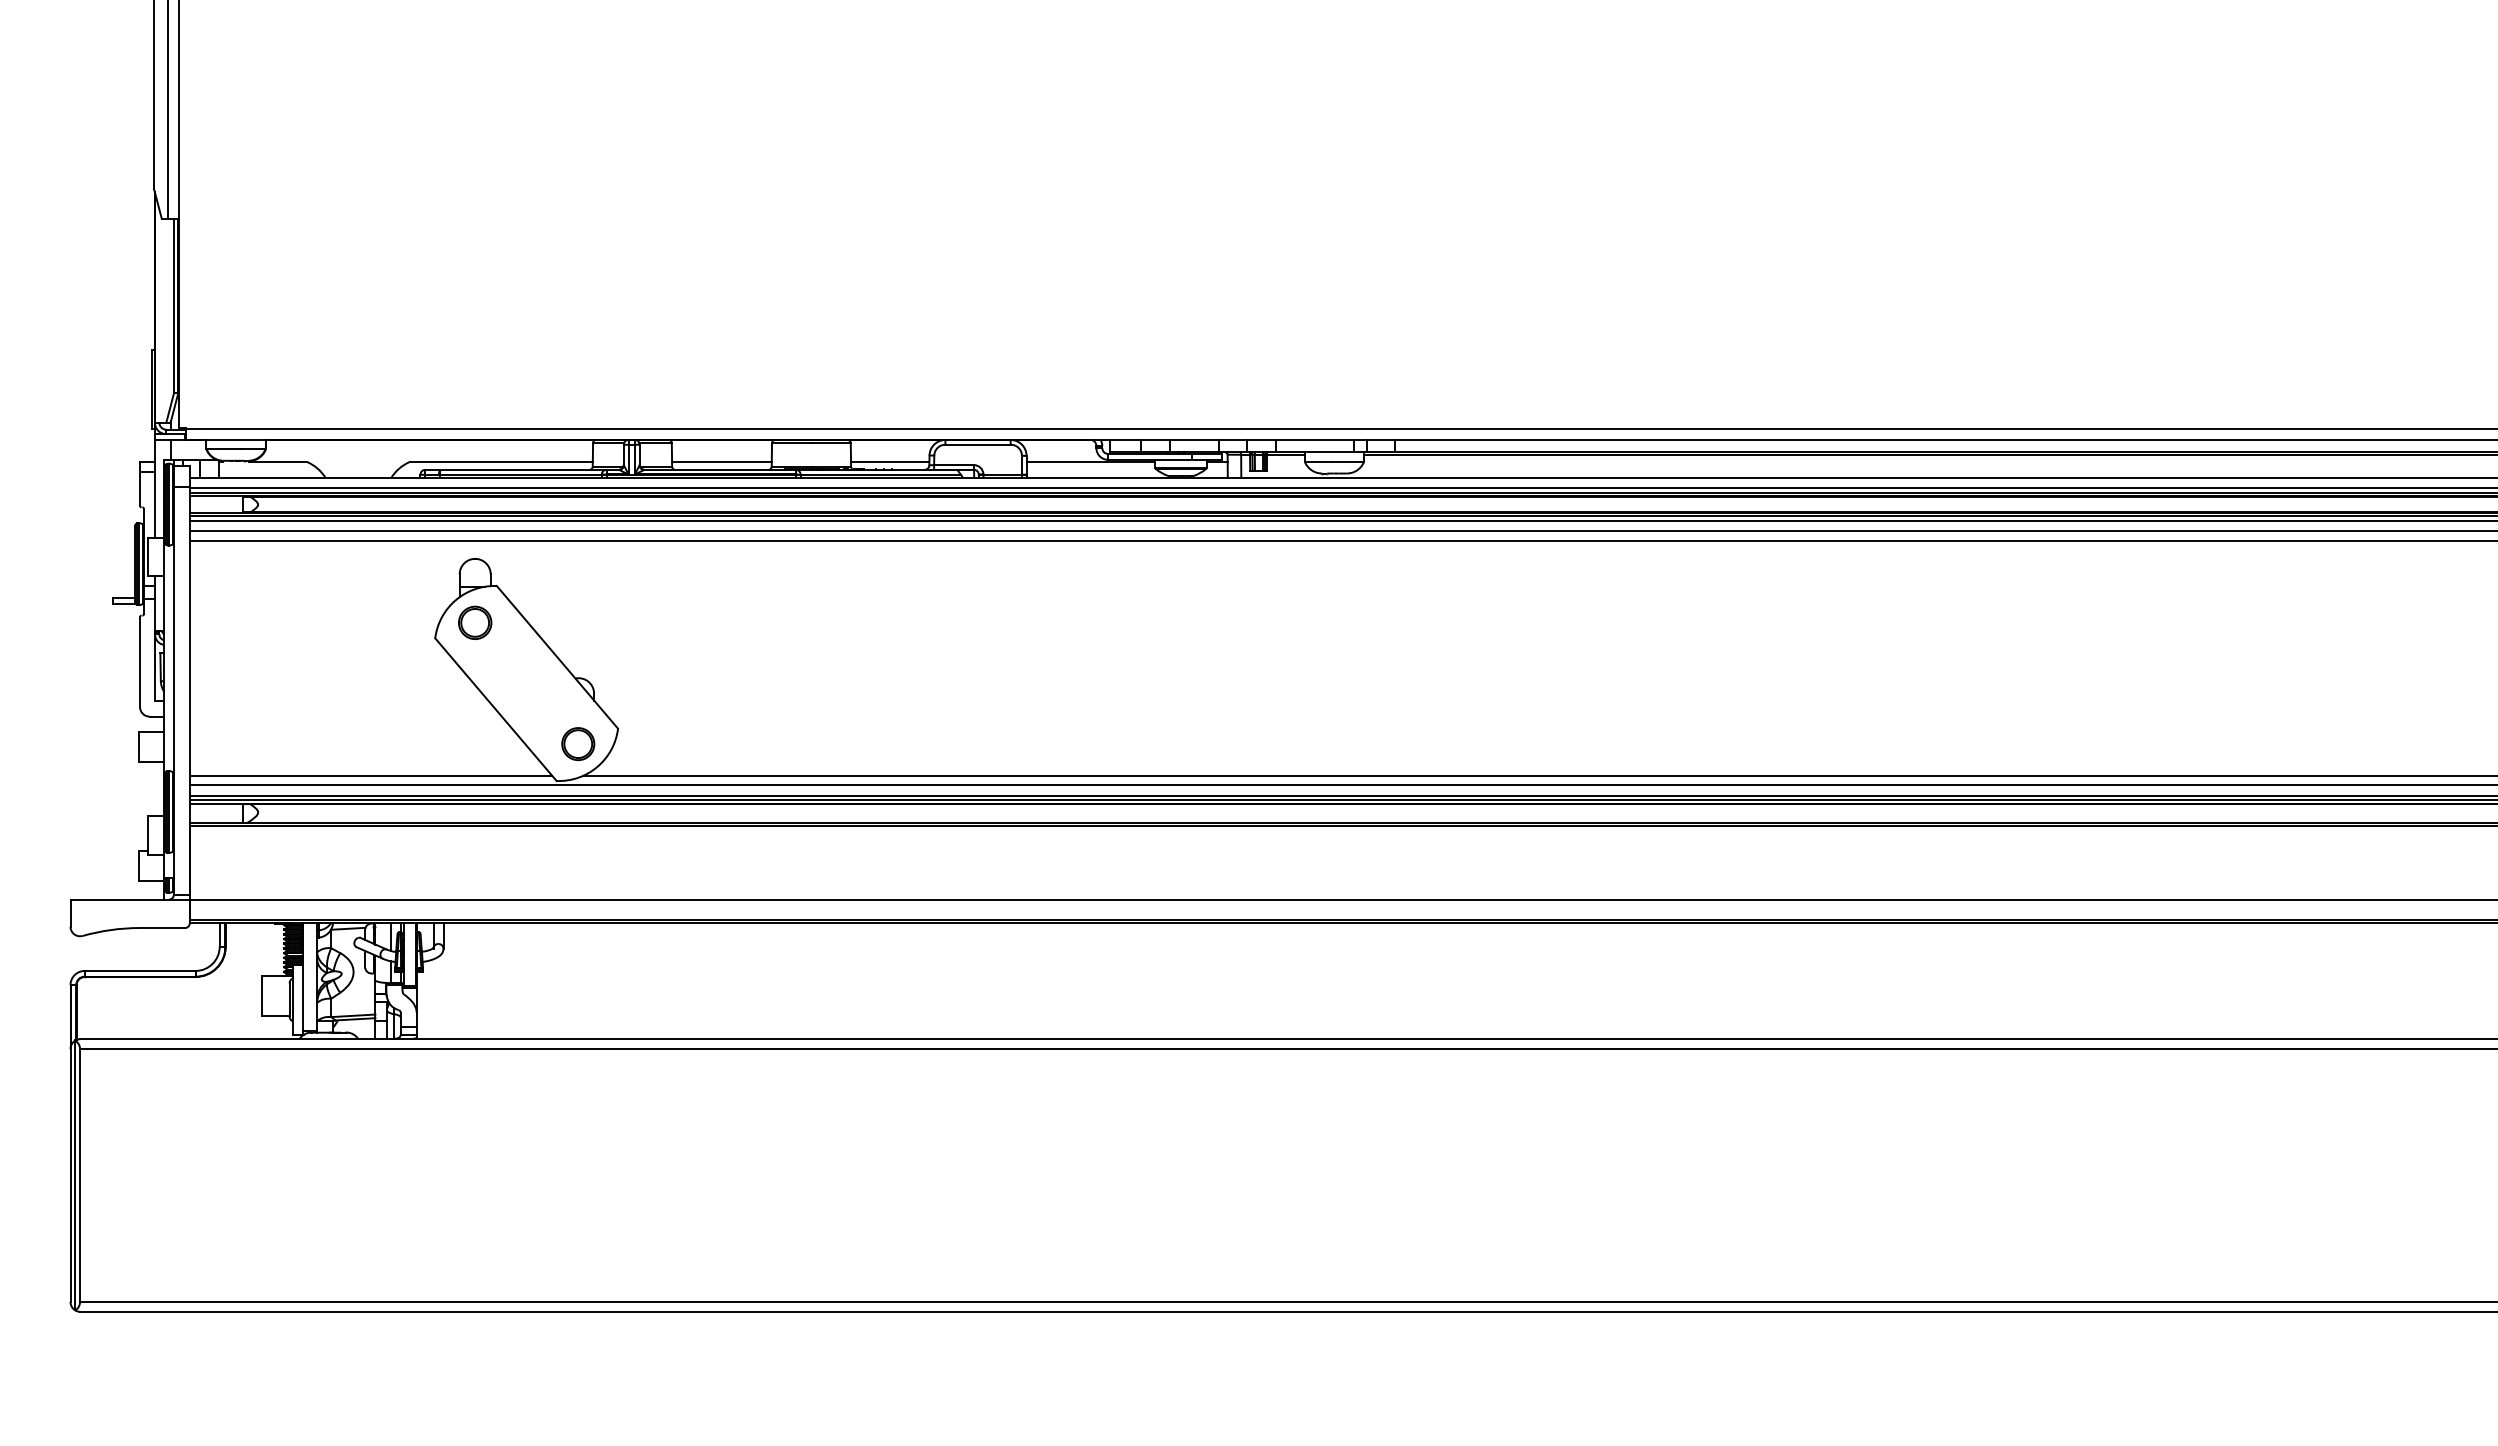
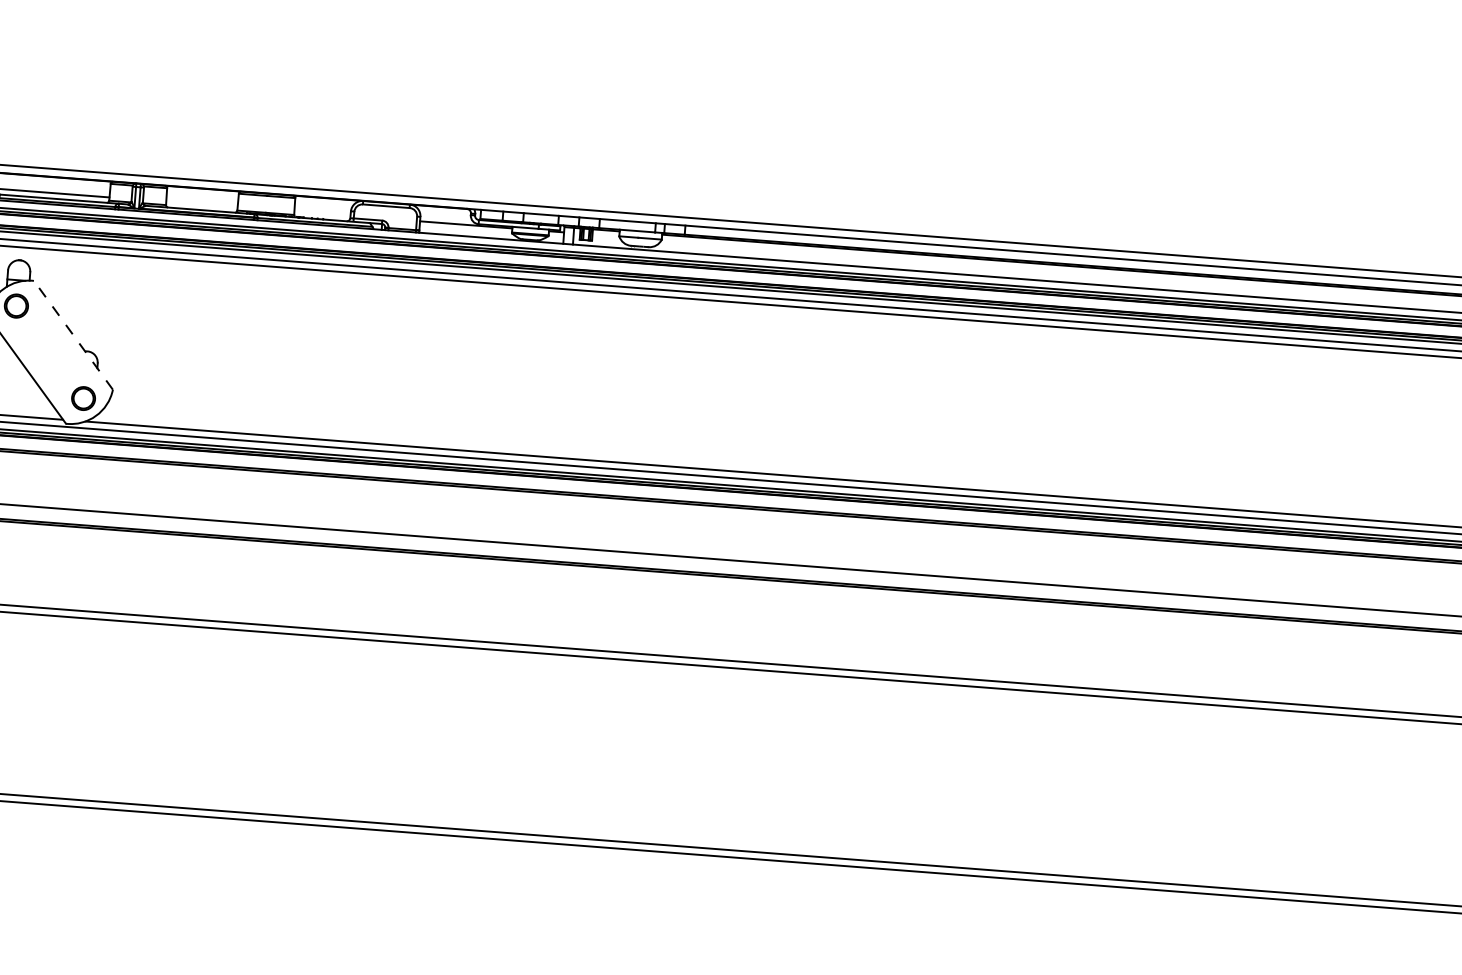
line: (721, 462) -> (201, 204), removed
line: (890, 462) -> (322, 214), removed
line: (557, 657) -> (73, 335), solid -> dashed

